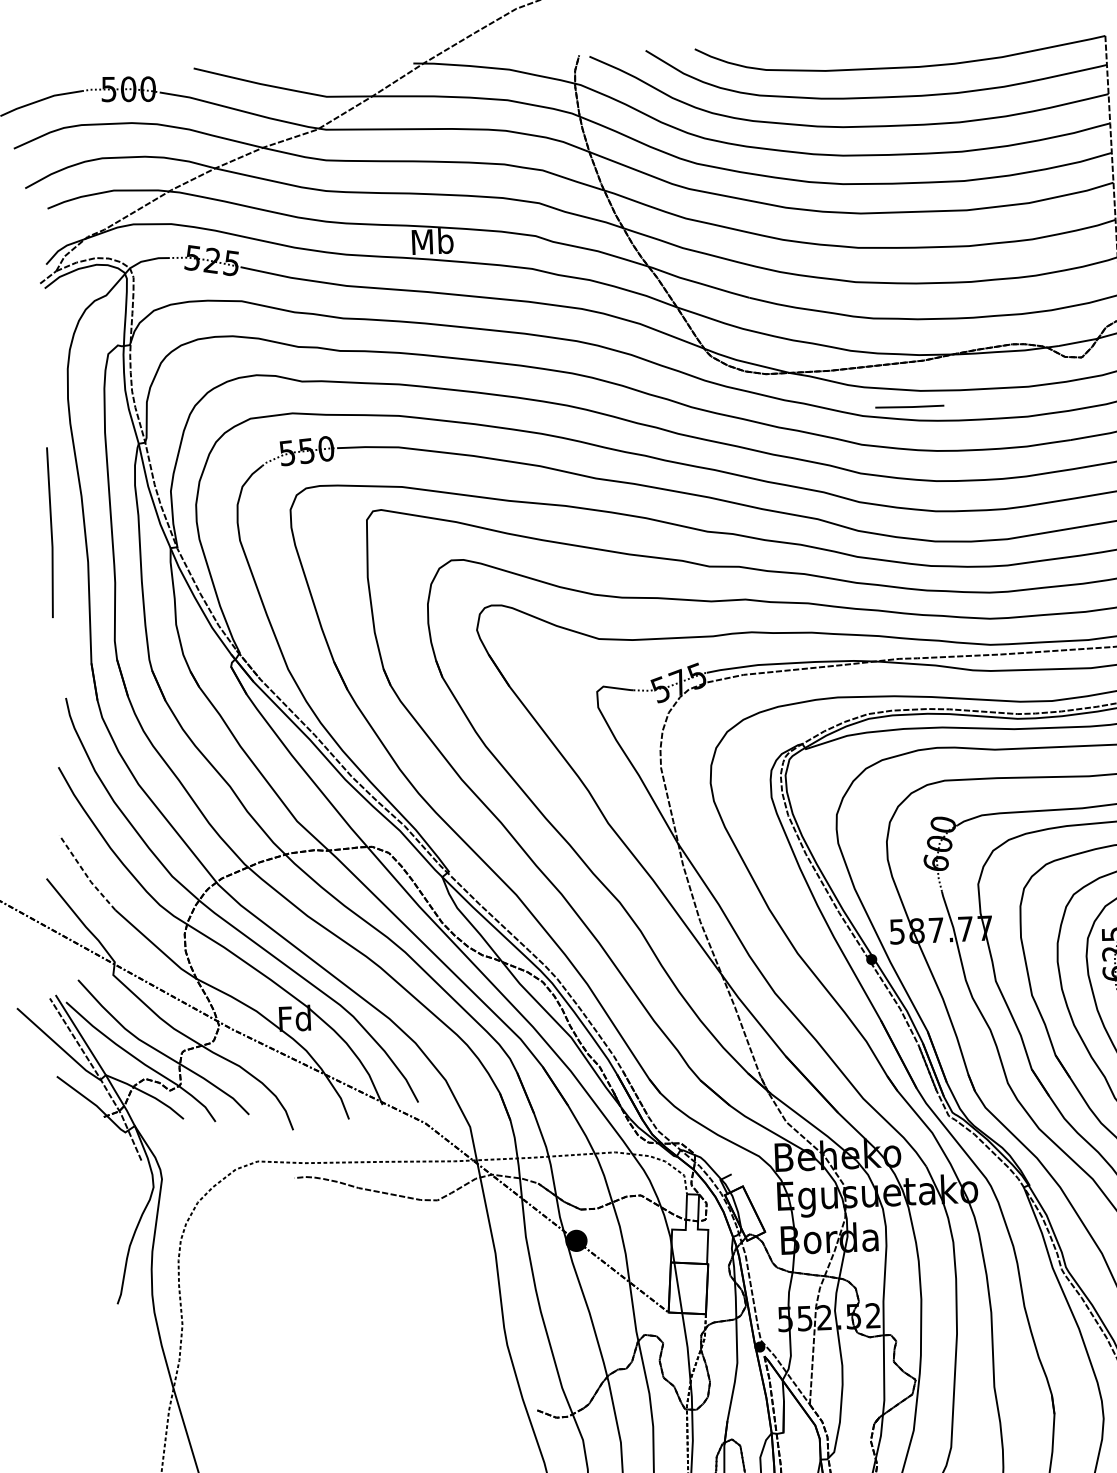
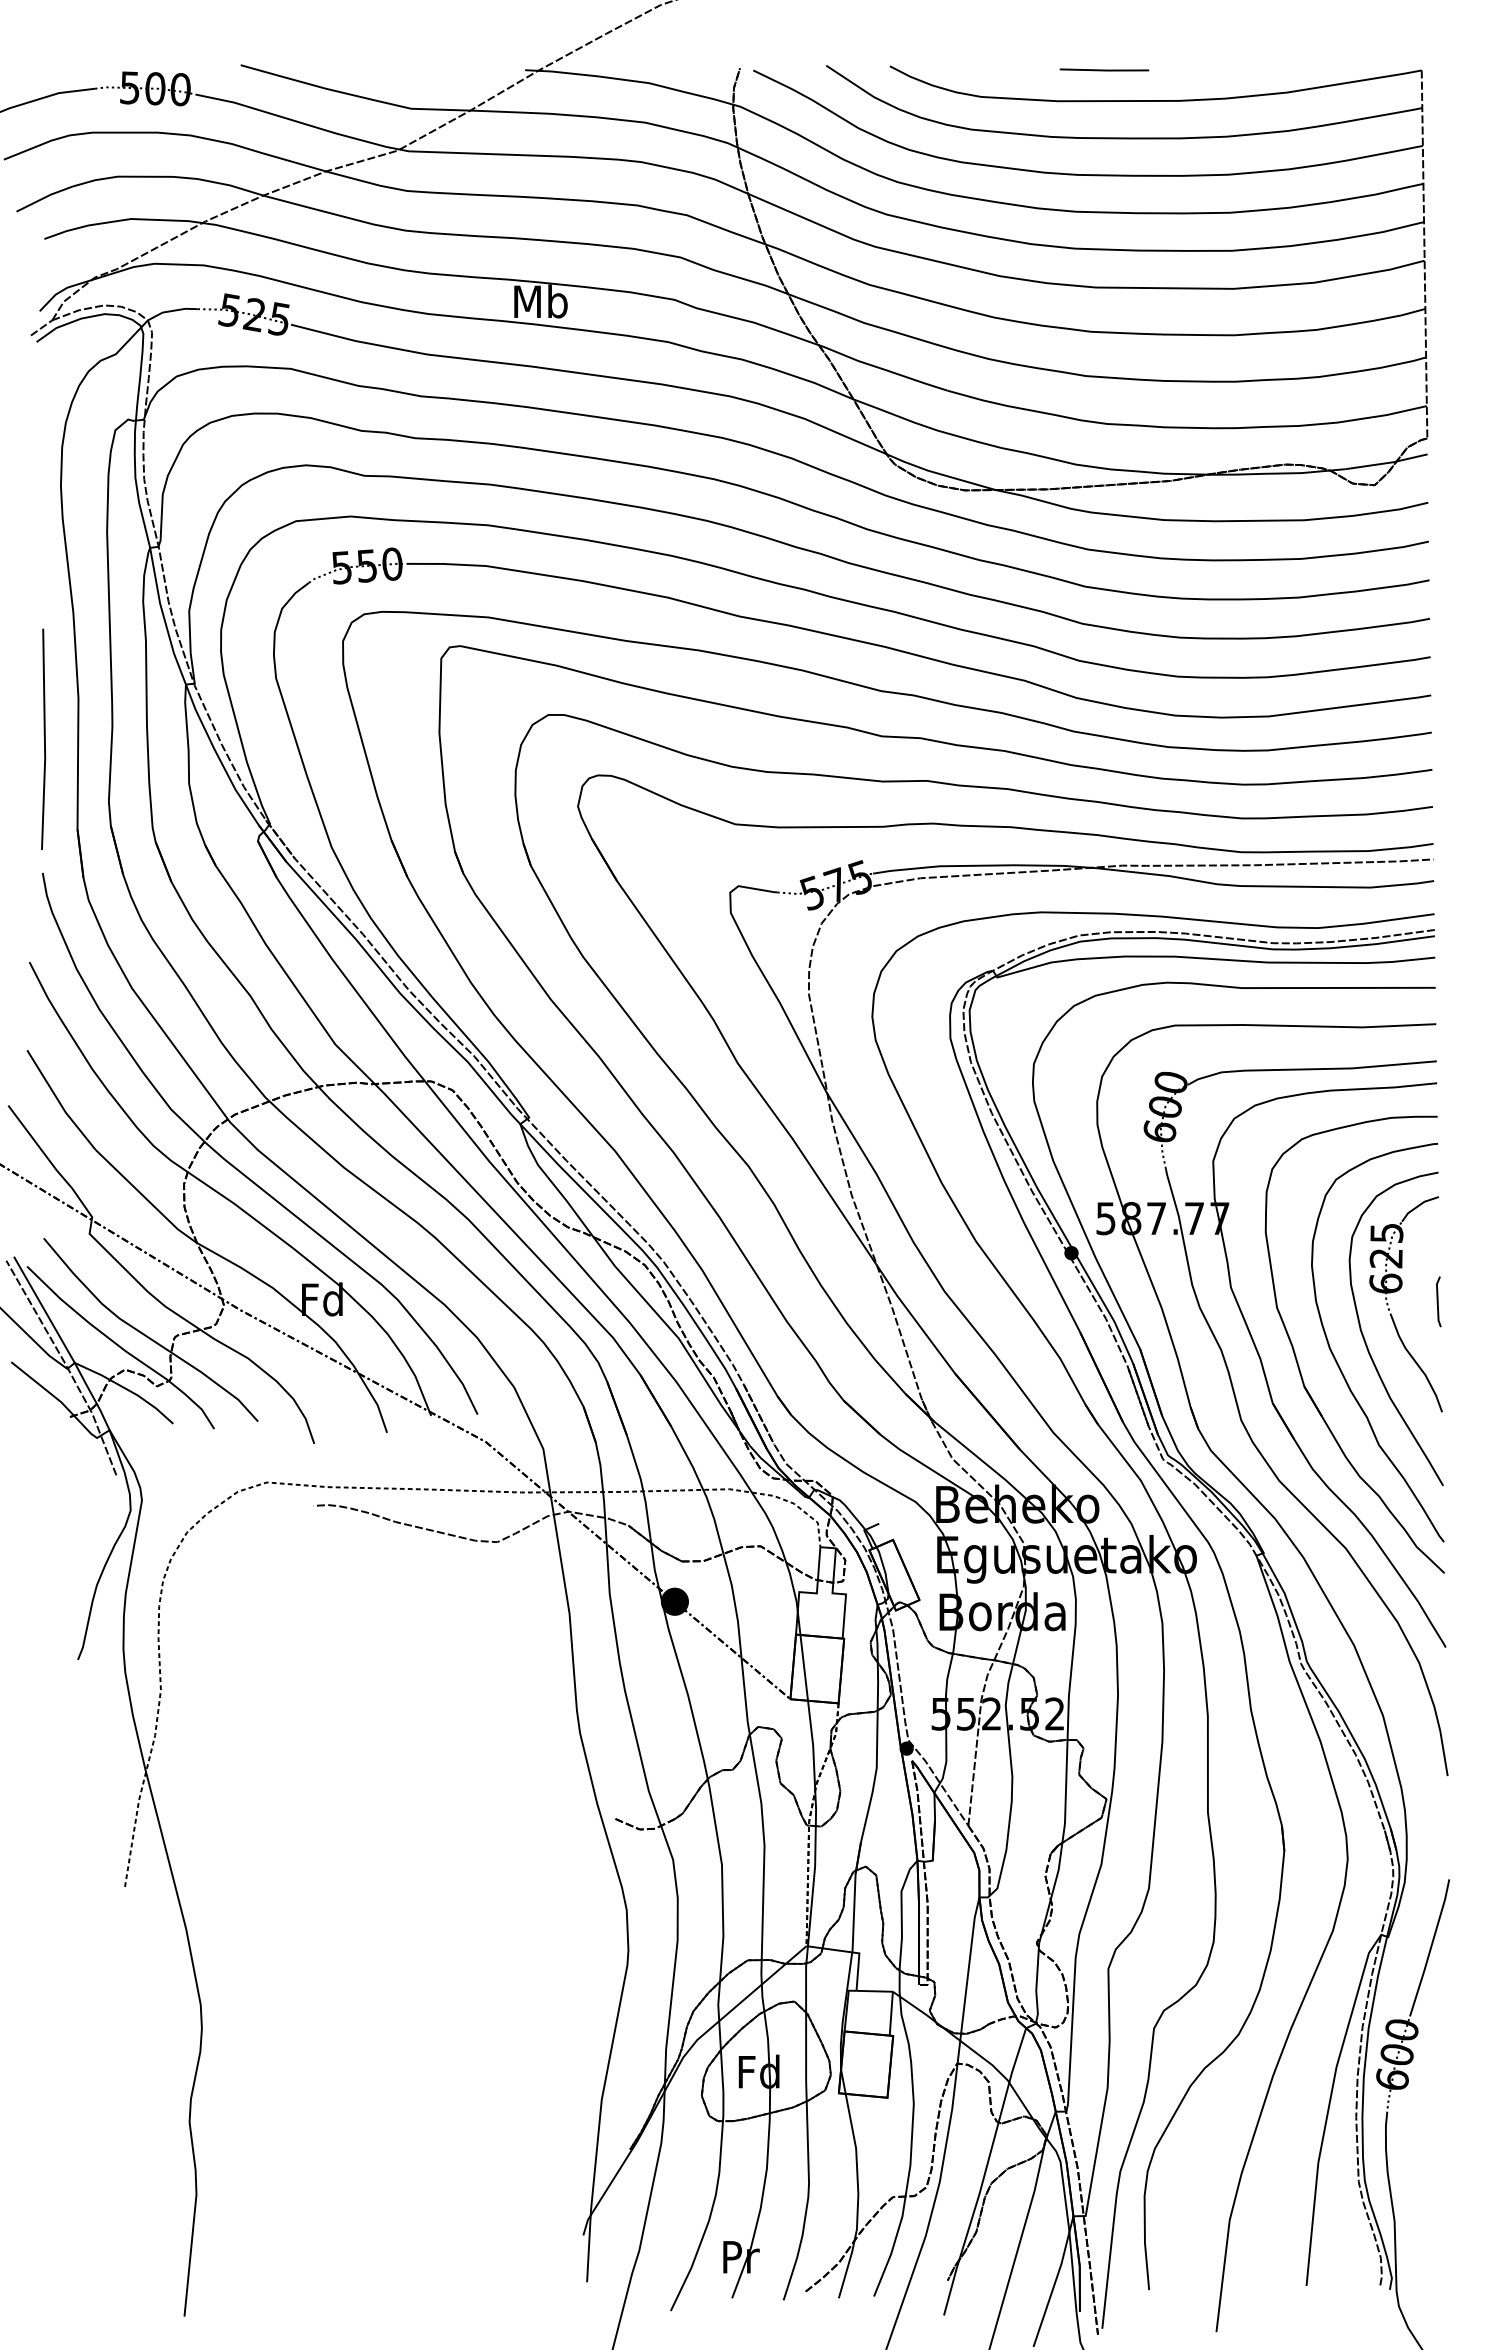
line: (909, 406) -> (1104, 69), moved
line: (51, 532) -> (44, 738), moved
line: (85, 873) -> (58, 1101), dashed -> solid

